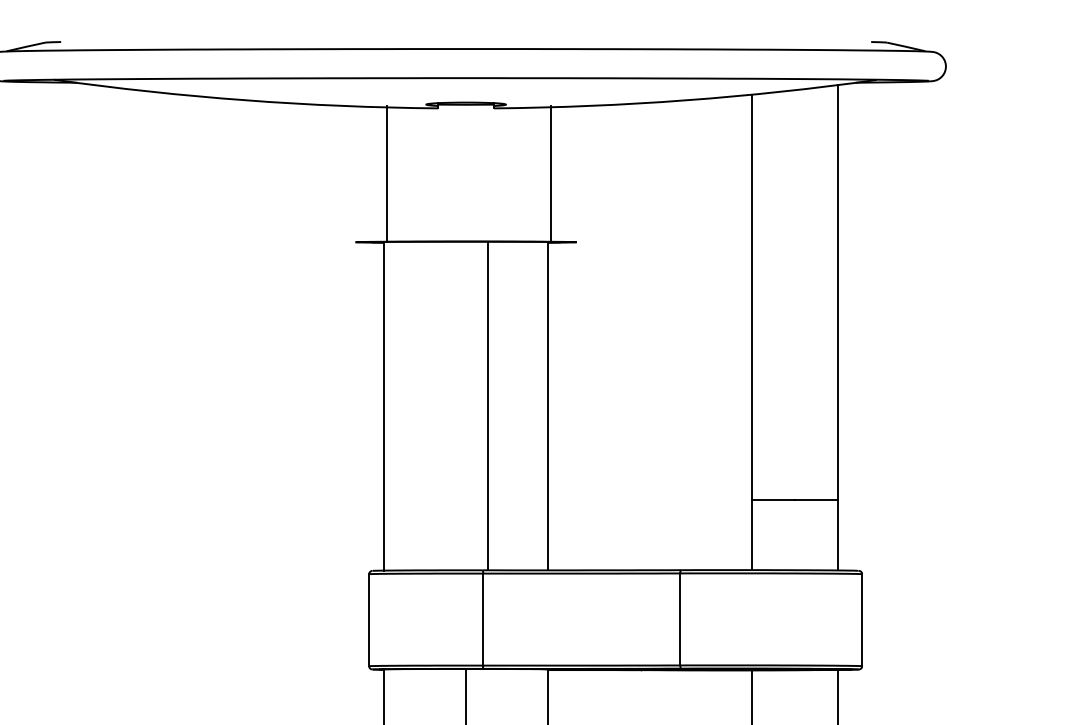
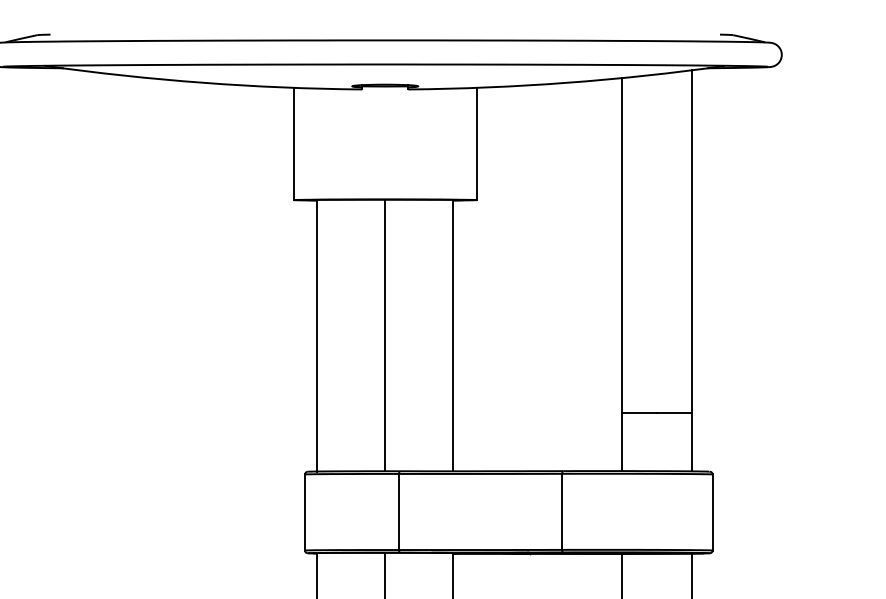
line: (386, 174) -> (293, 144), moved
line: (550, 174) -> (476, 144), moved
line: (488, 405) -> (385, 335), moved

